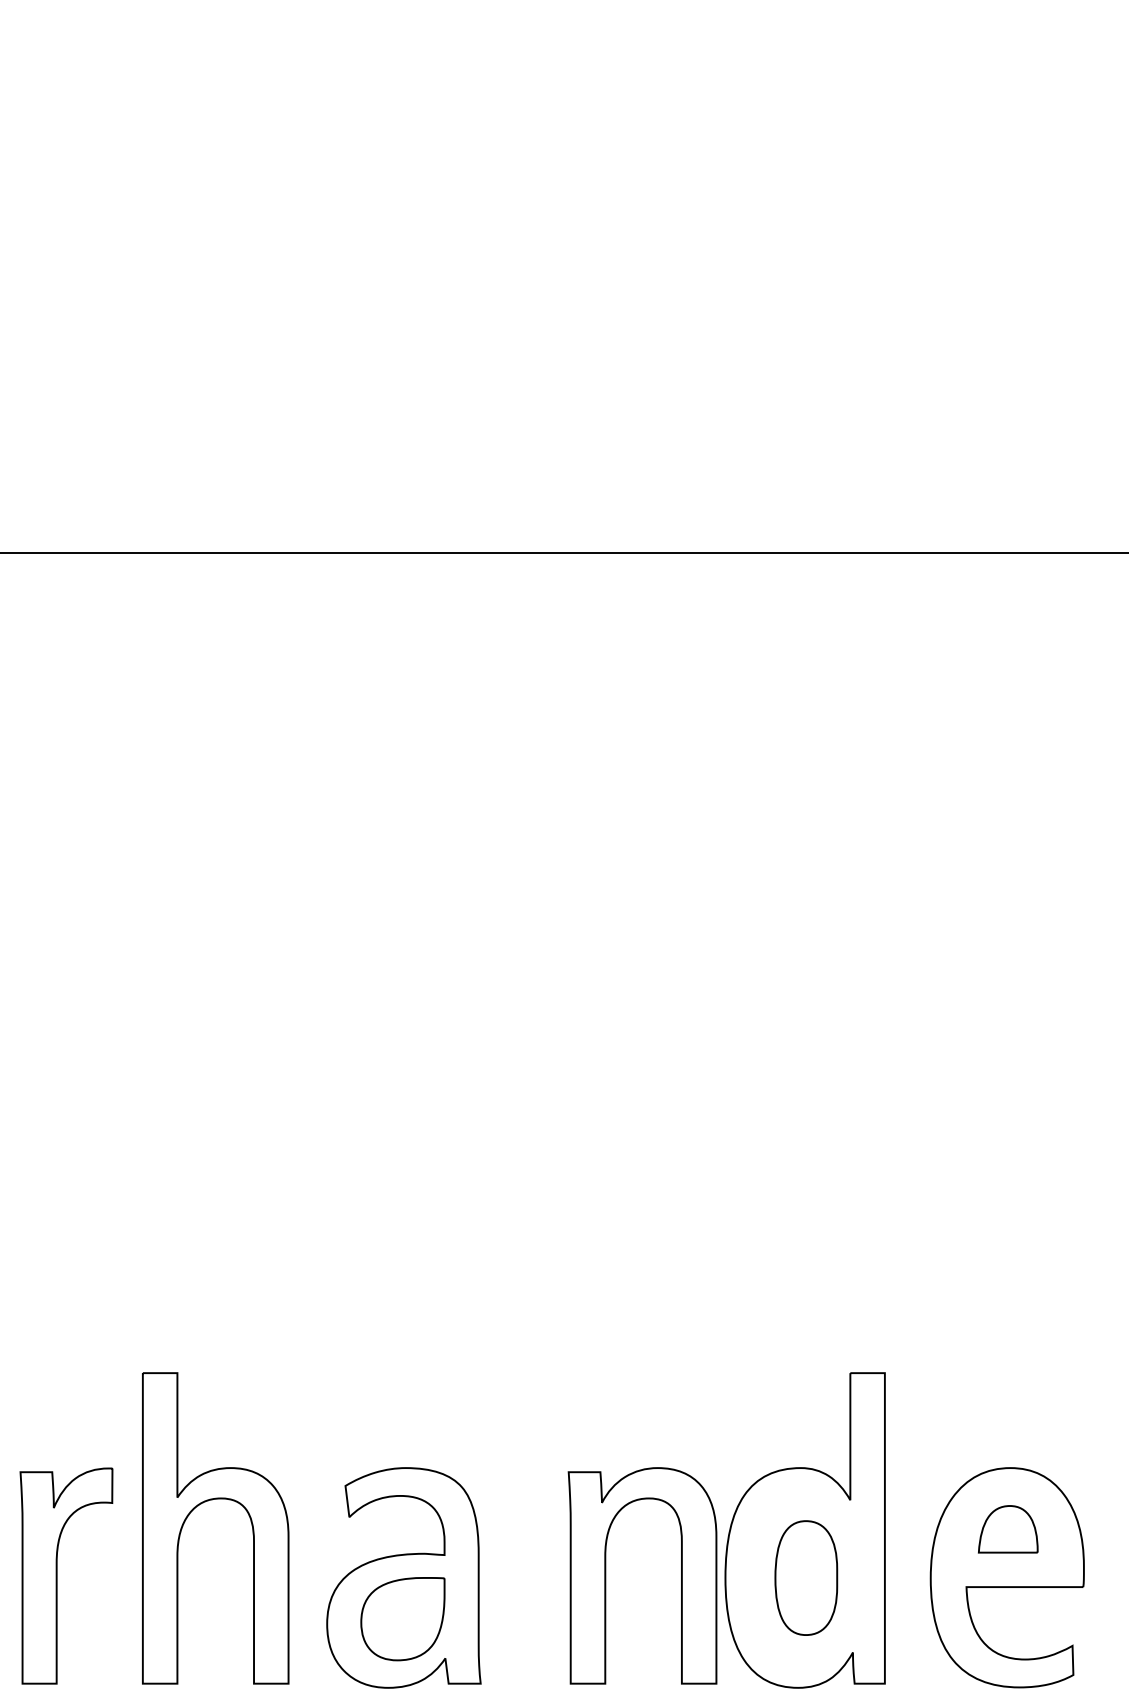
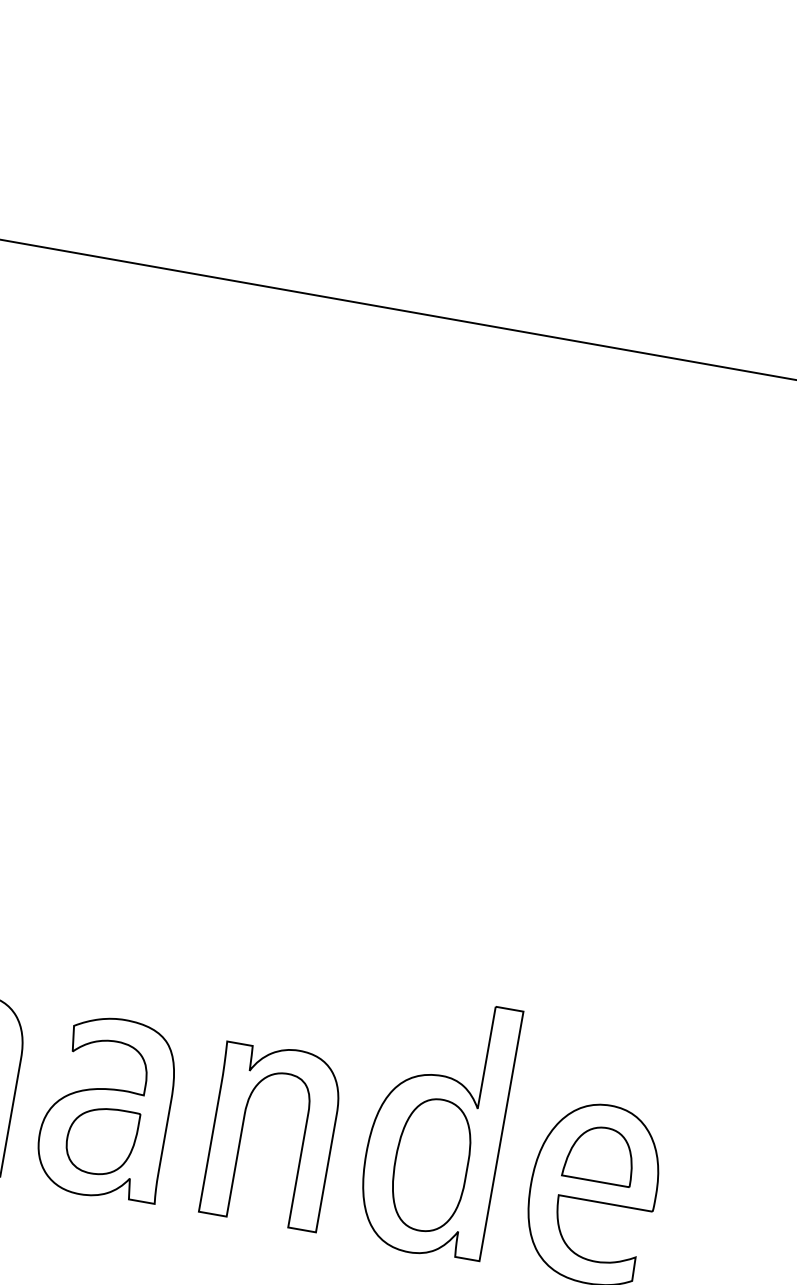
part: (1008, 1529) -> (600, 1154), size x1.43
part: (606, 1575) -> (242, 1129), moved
part: (806, 1577) -> (431, 1164), size x1.43

